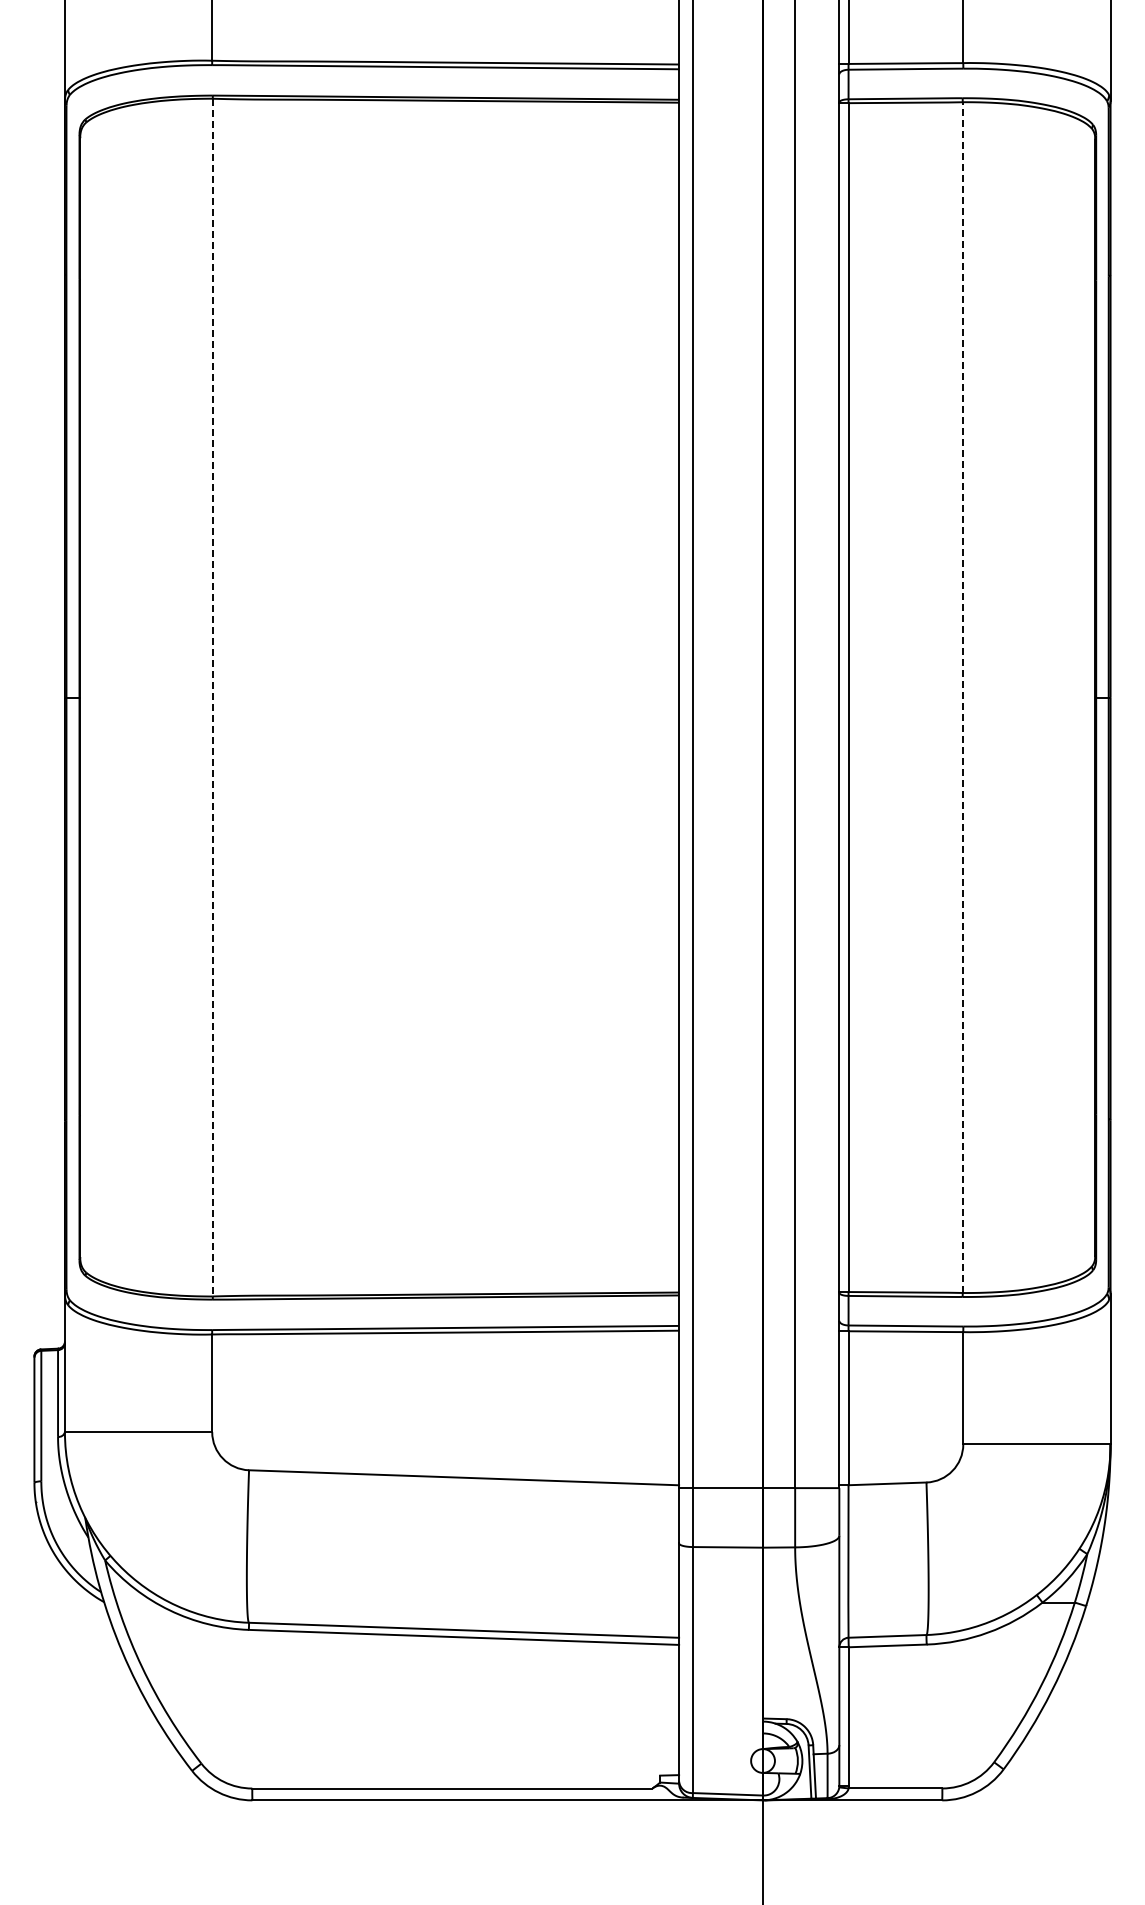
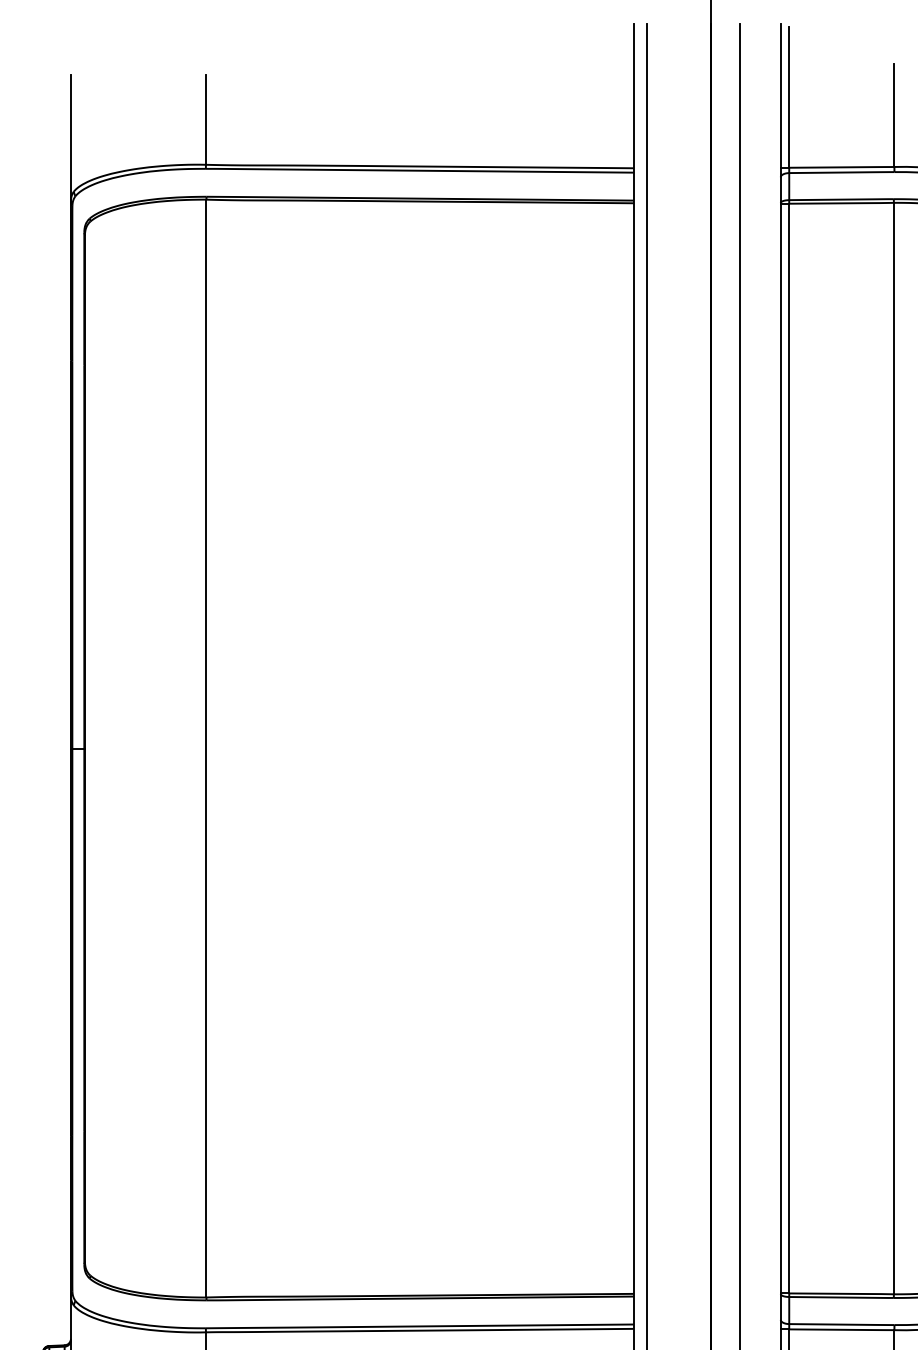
line: (212, 697) -> (206, 748), dashed -> solid
line: (962, 697) -> (893, 748), dashed -> solid

